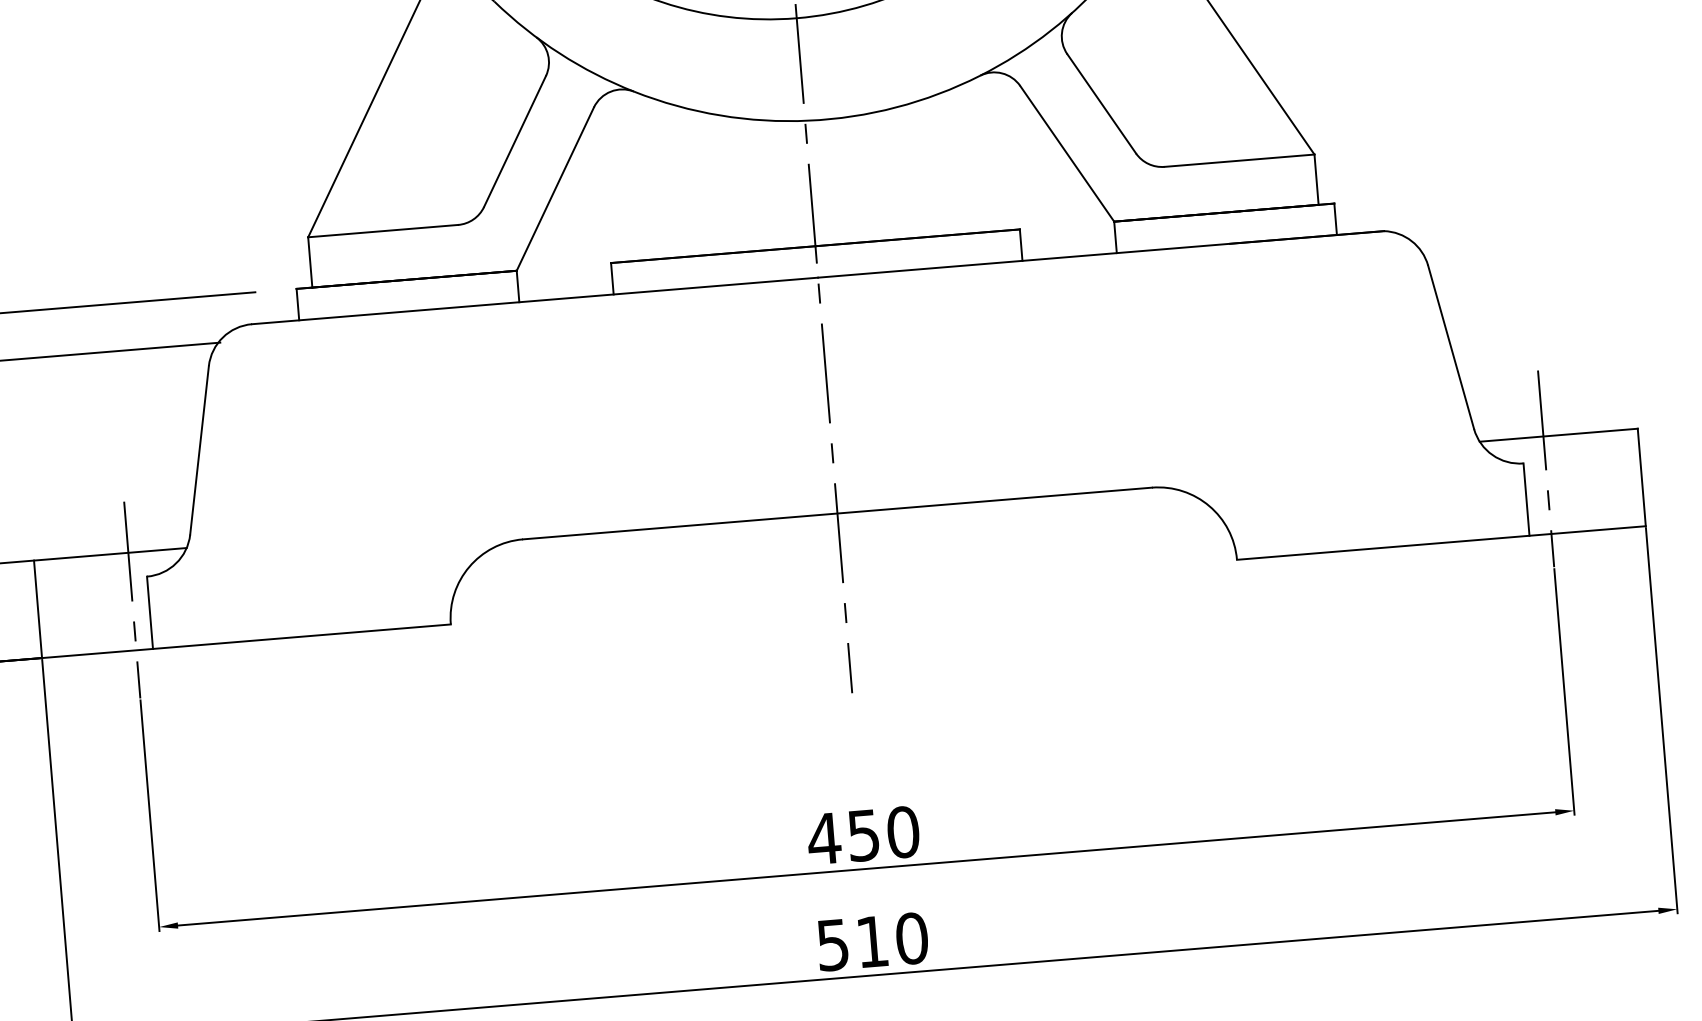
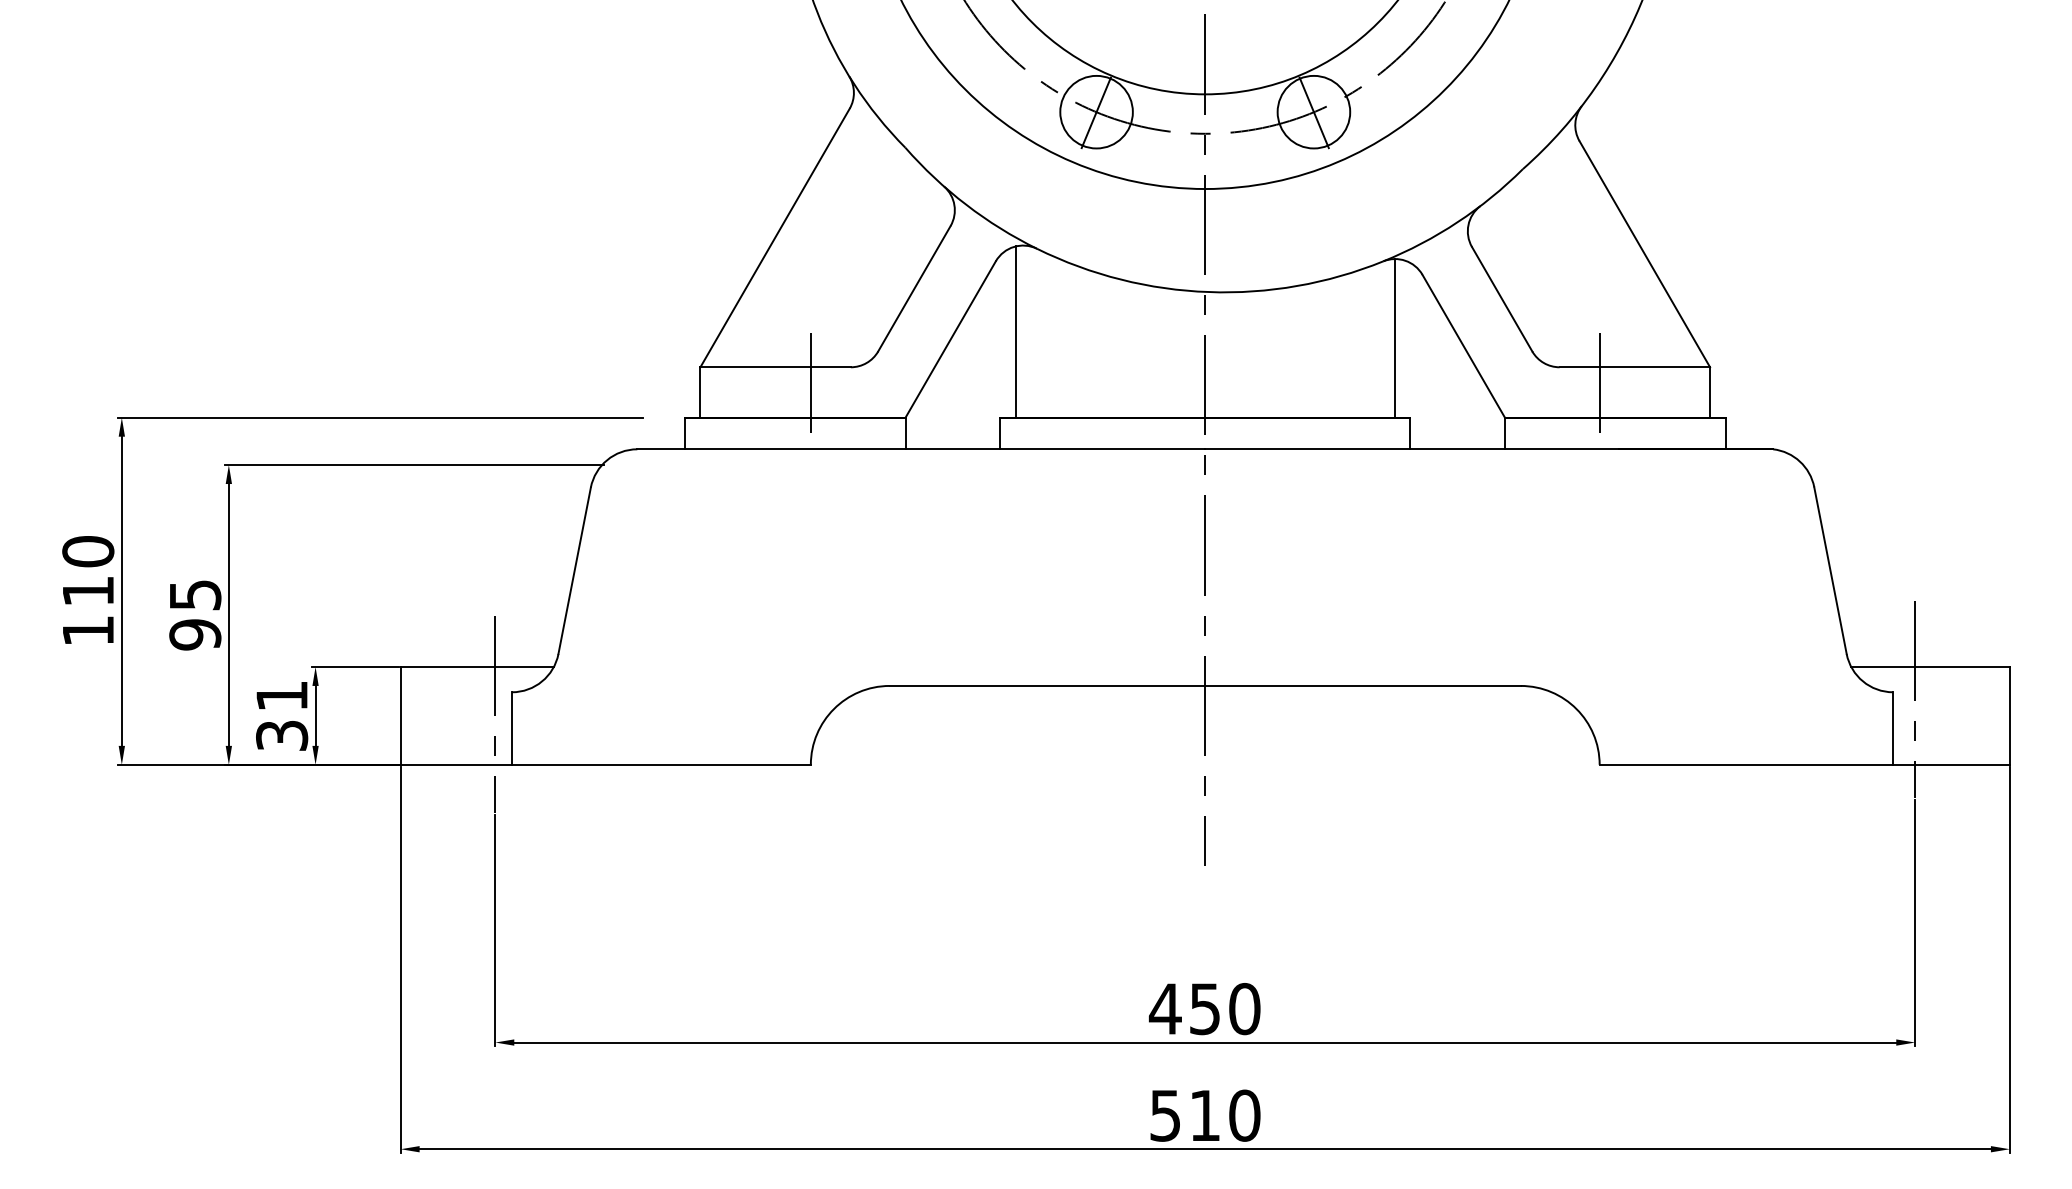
line: (997, 151) -> (1394, 338), added
line: (619, 175) -> (1015, 331), added
line: (1205, 178) -> (1599, 382), added
line: (419, 243) -> (810, 382), added

